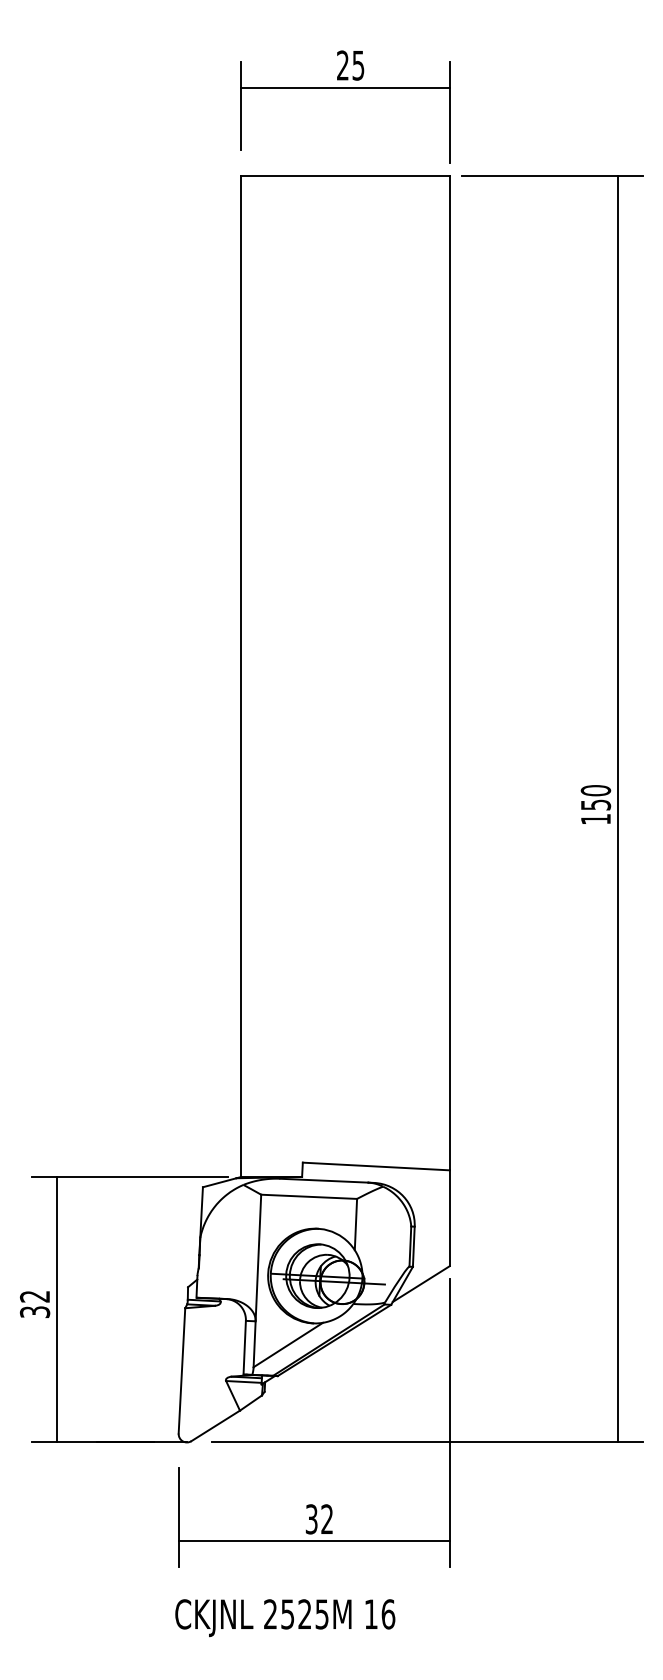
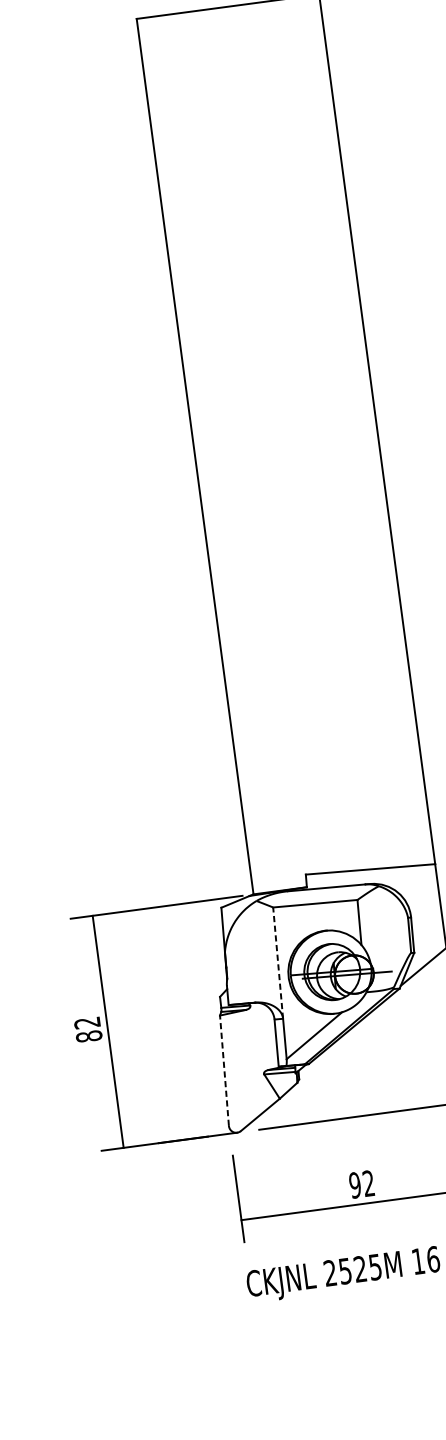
line: (258, 1257) -> (278, 962), solid -> dashed
text: (35, 1312) -> (89, 1036), 32 -> 82
line: (181, 1370) -> (224, 1070), solid -> dashed
text: (311, 1519) -> (355, 1185), 32 -> 92

